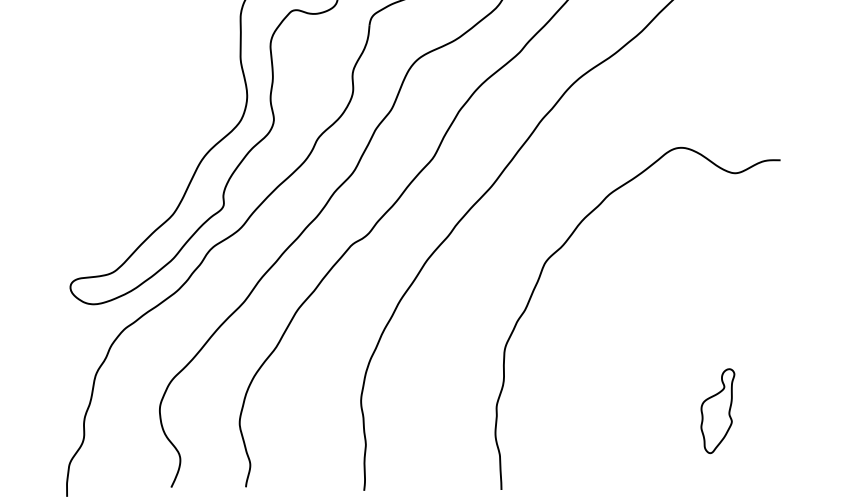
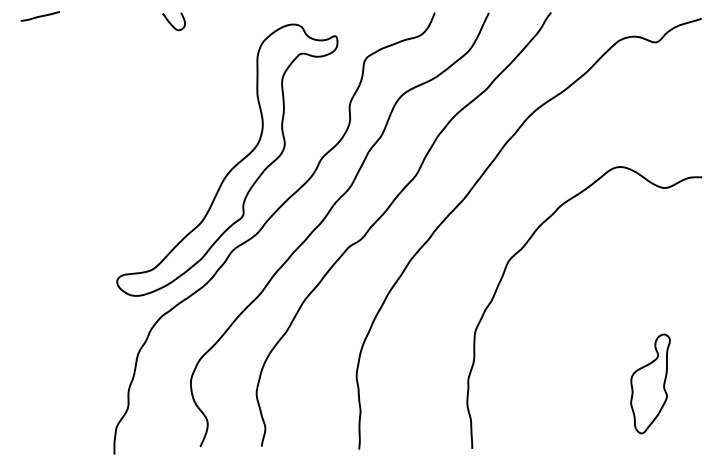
part: (717, 410) -> (650, 383), size x1.43

